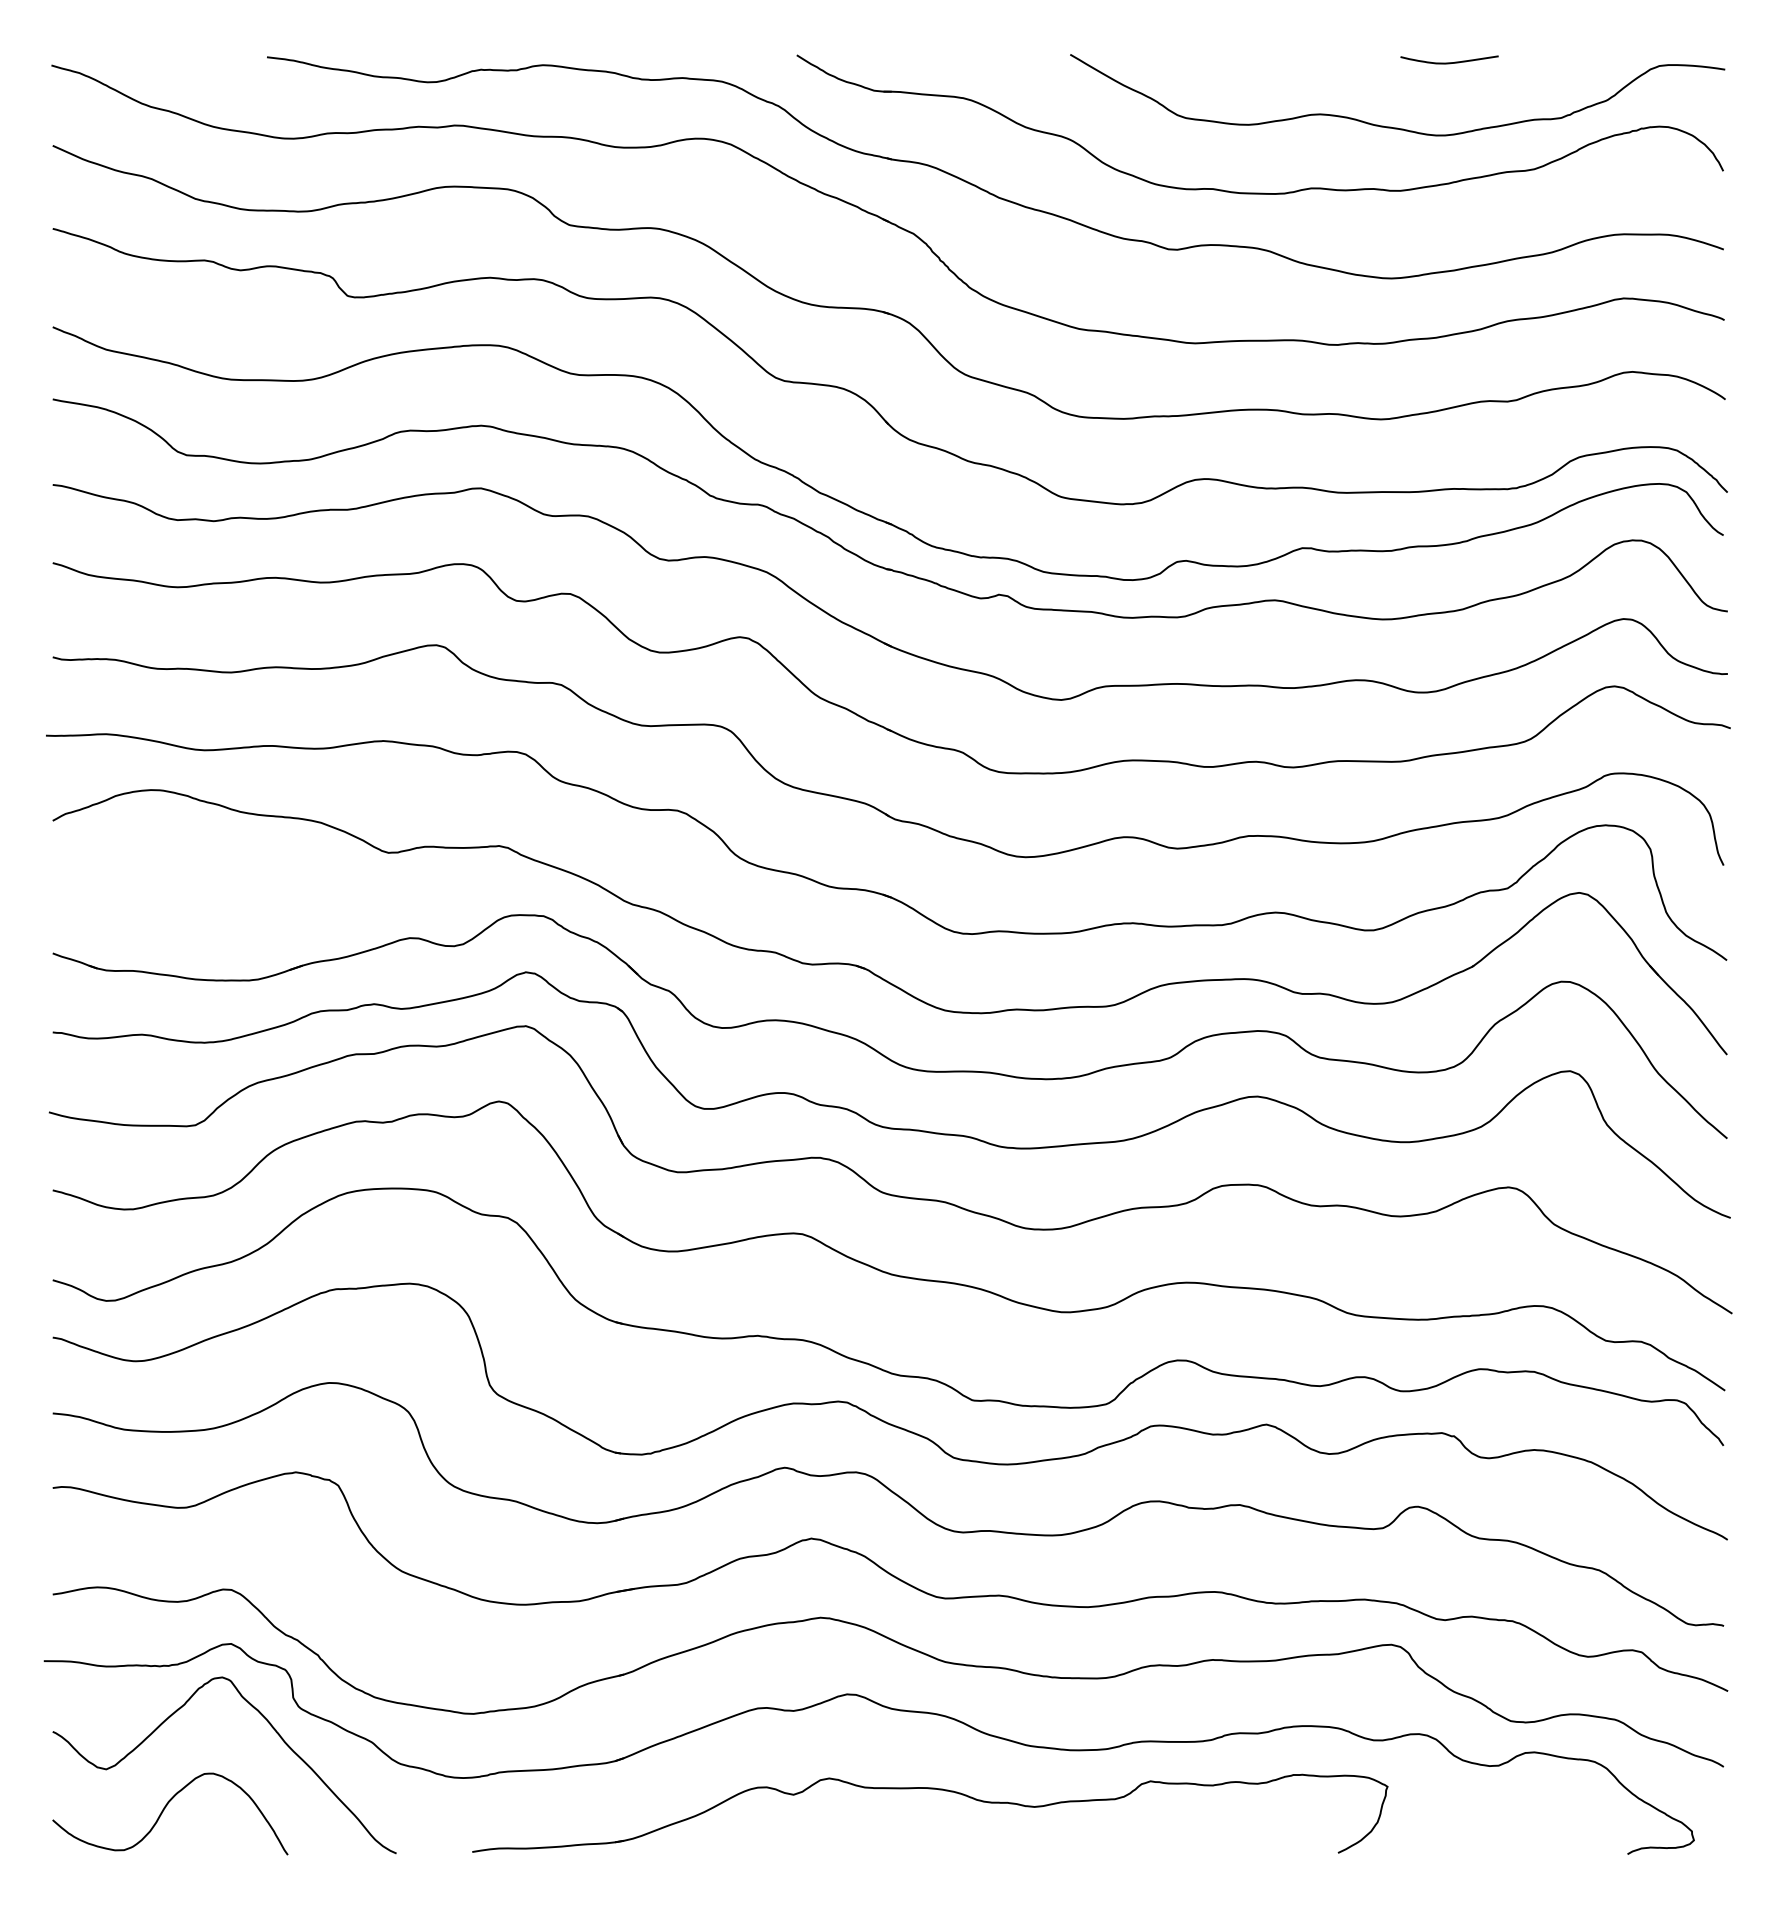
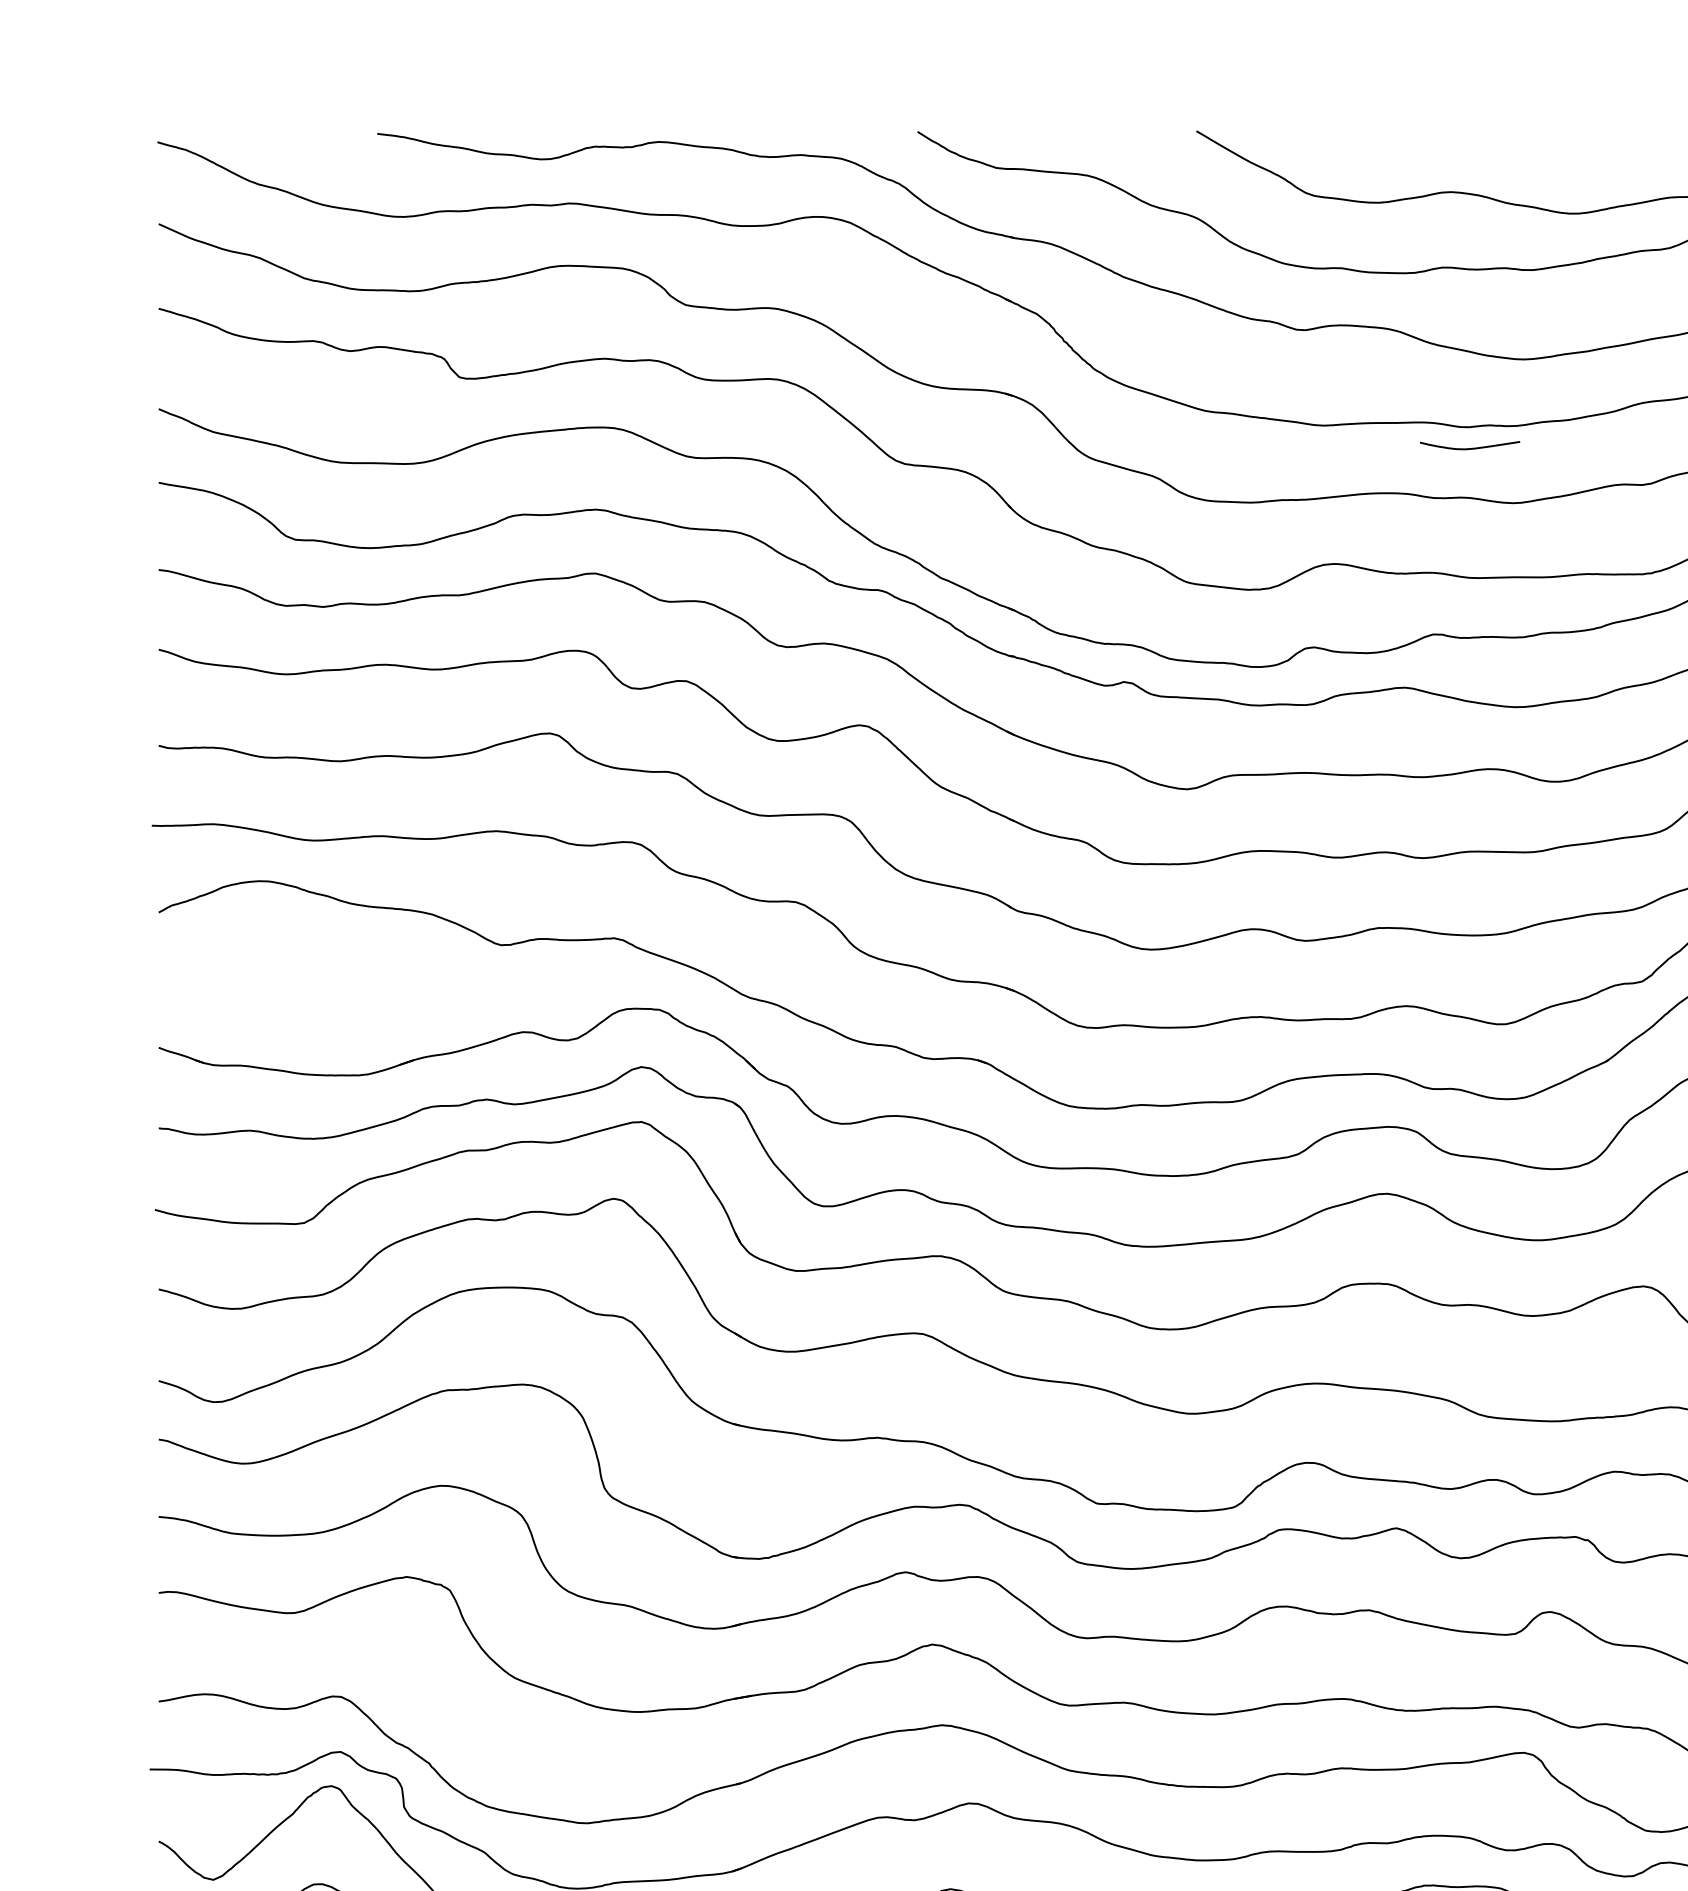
curve: (1449, 62) -> (1469, 448), moved

